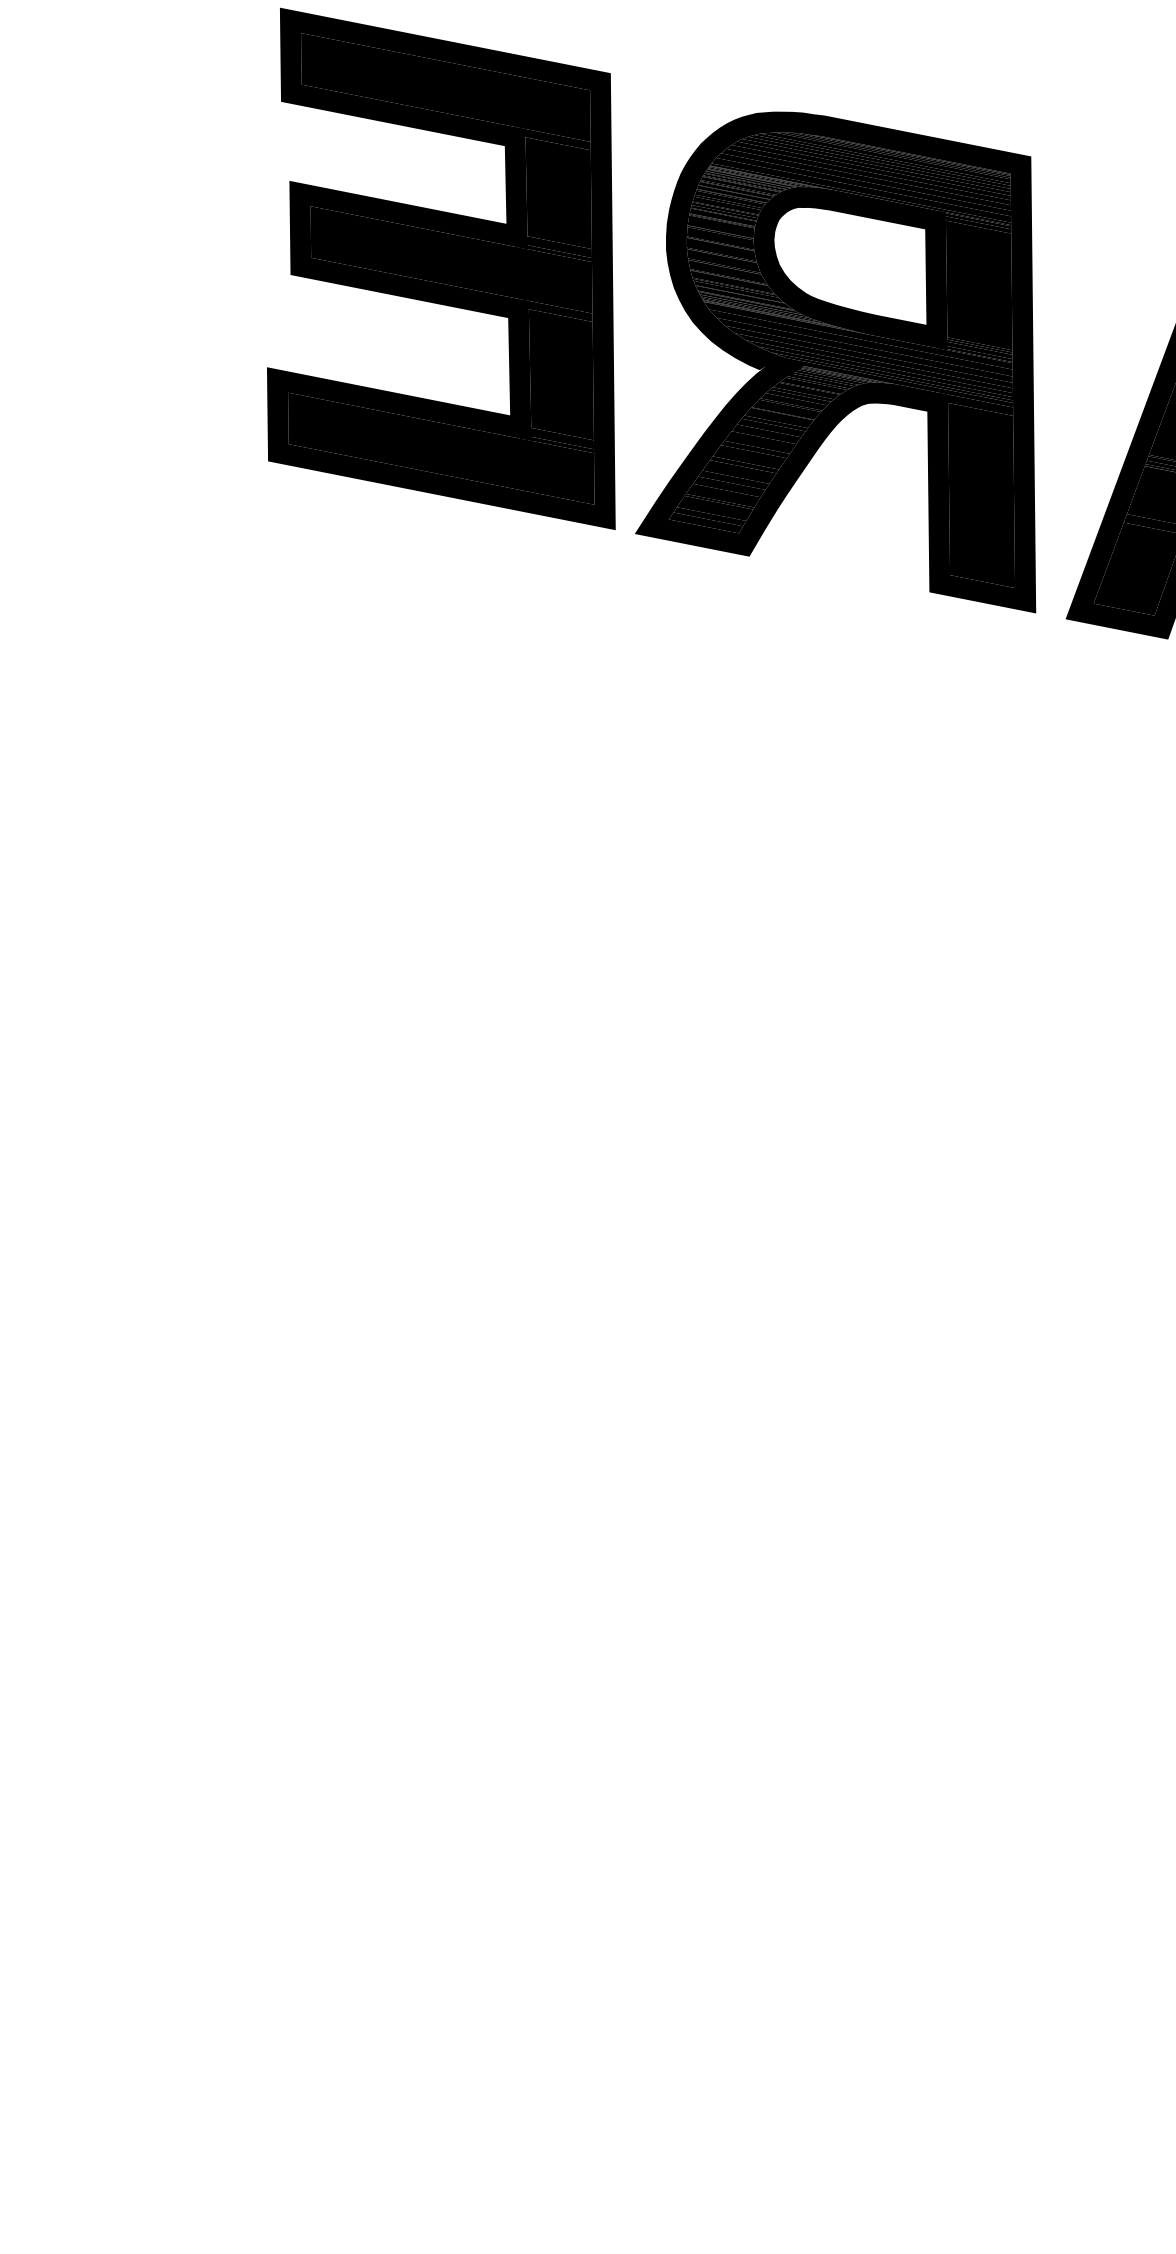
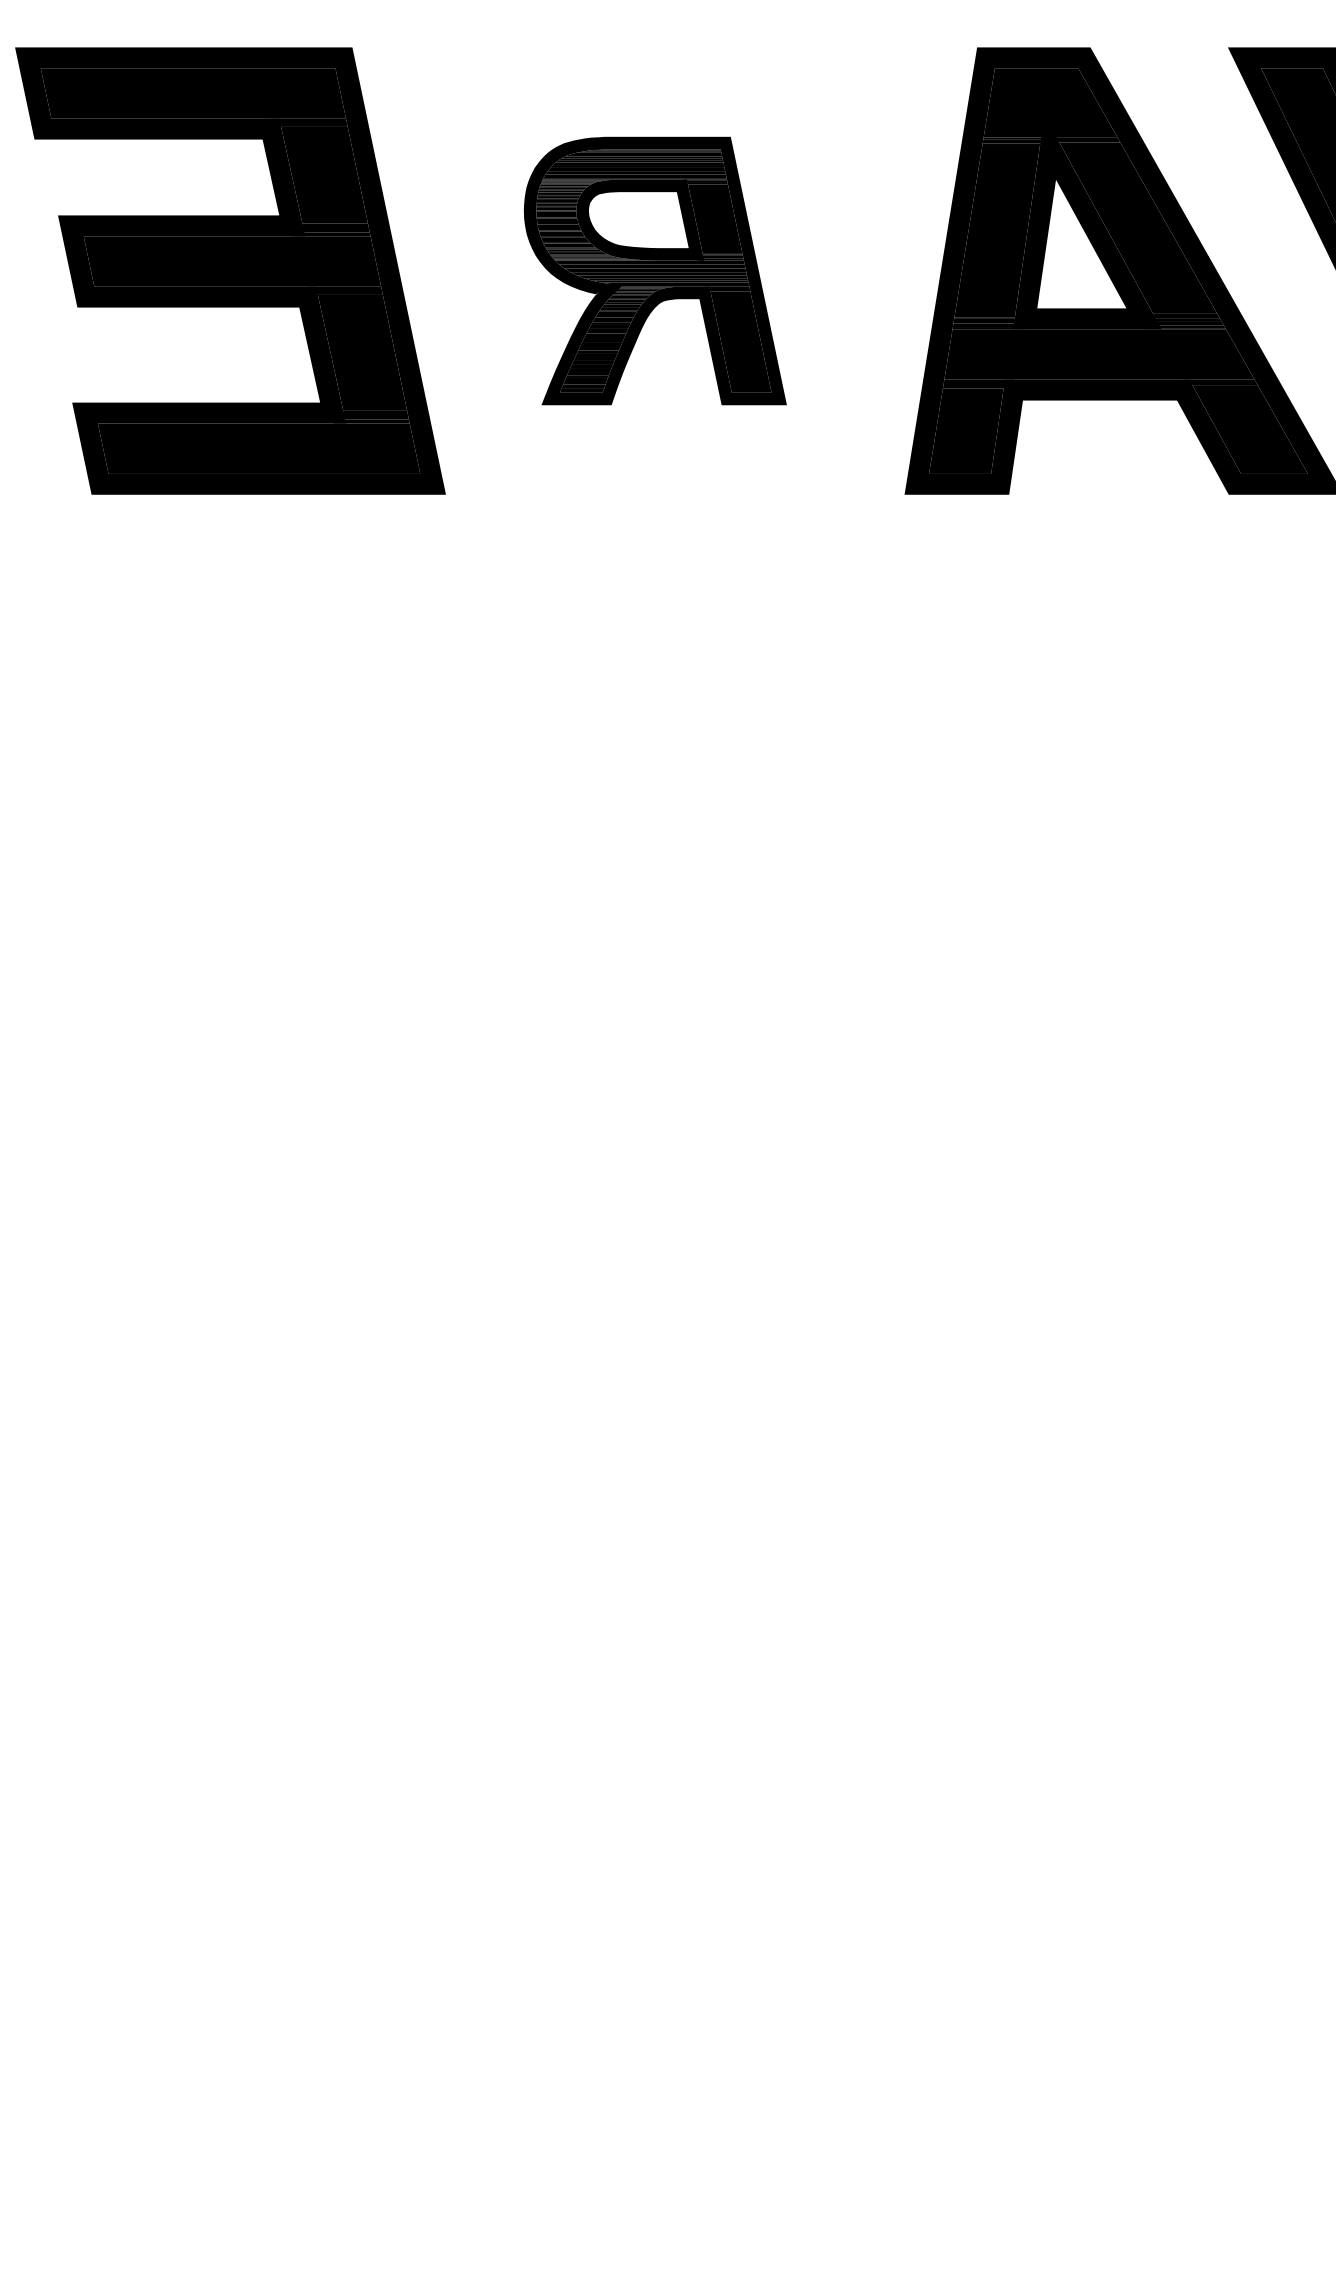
part: (864, 350) -> (655, 270), size x0.6

